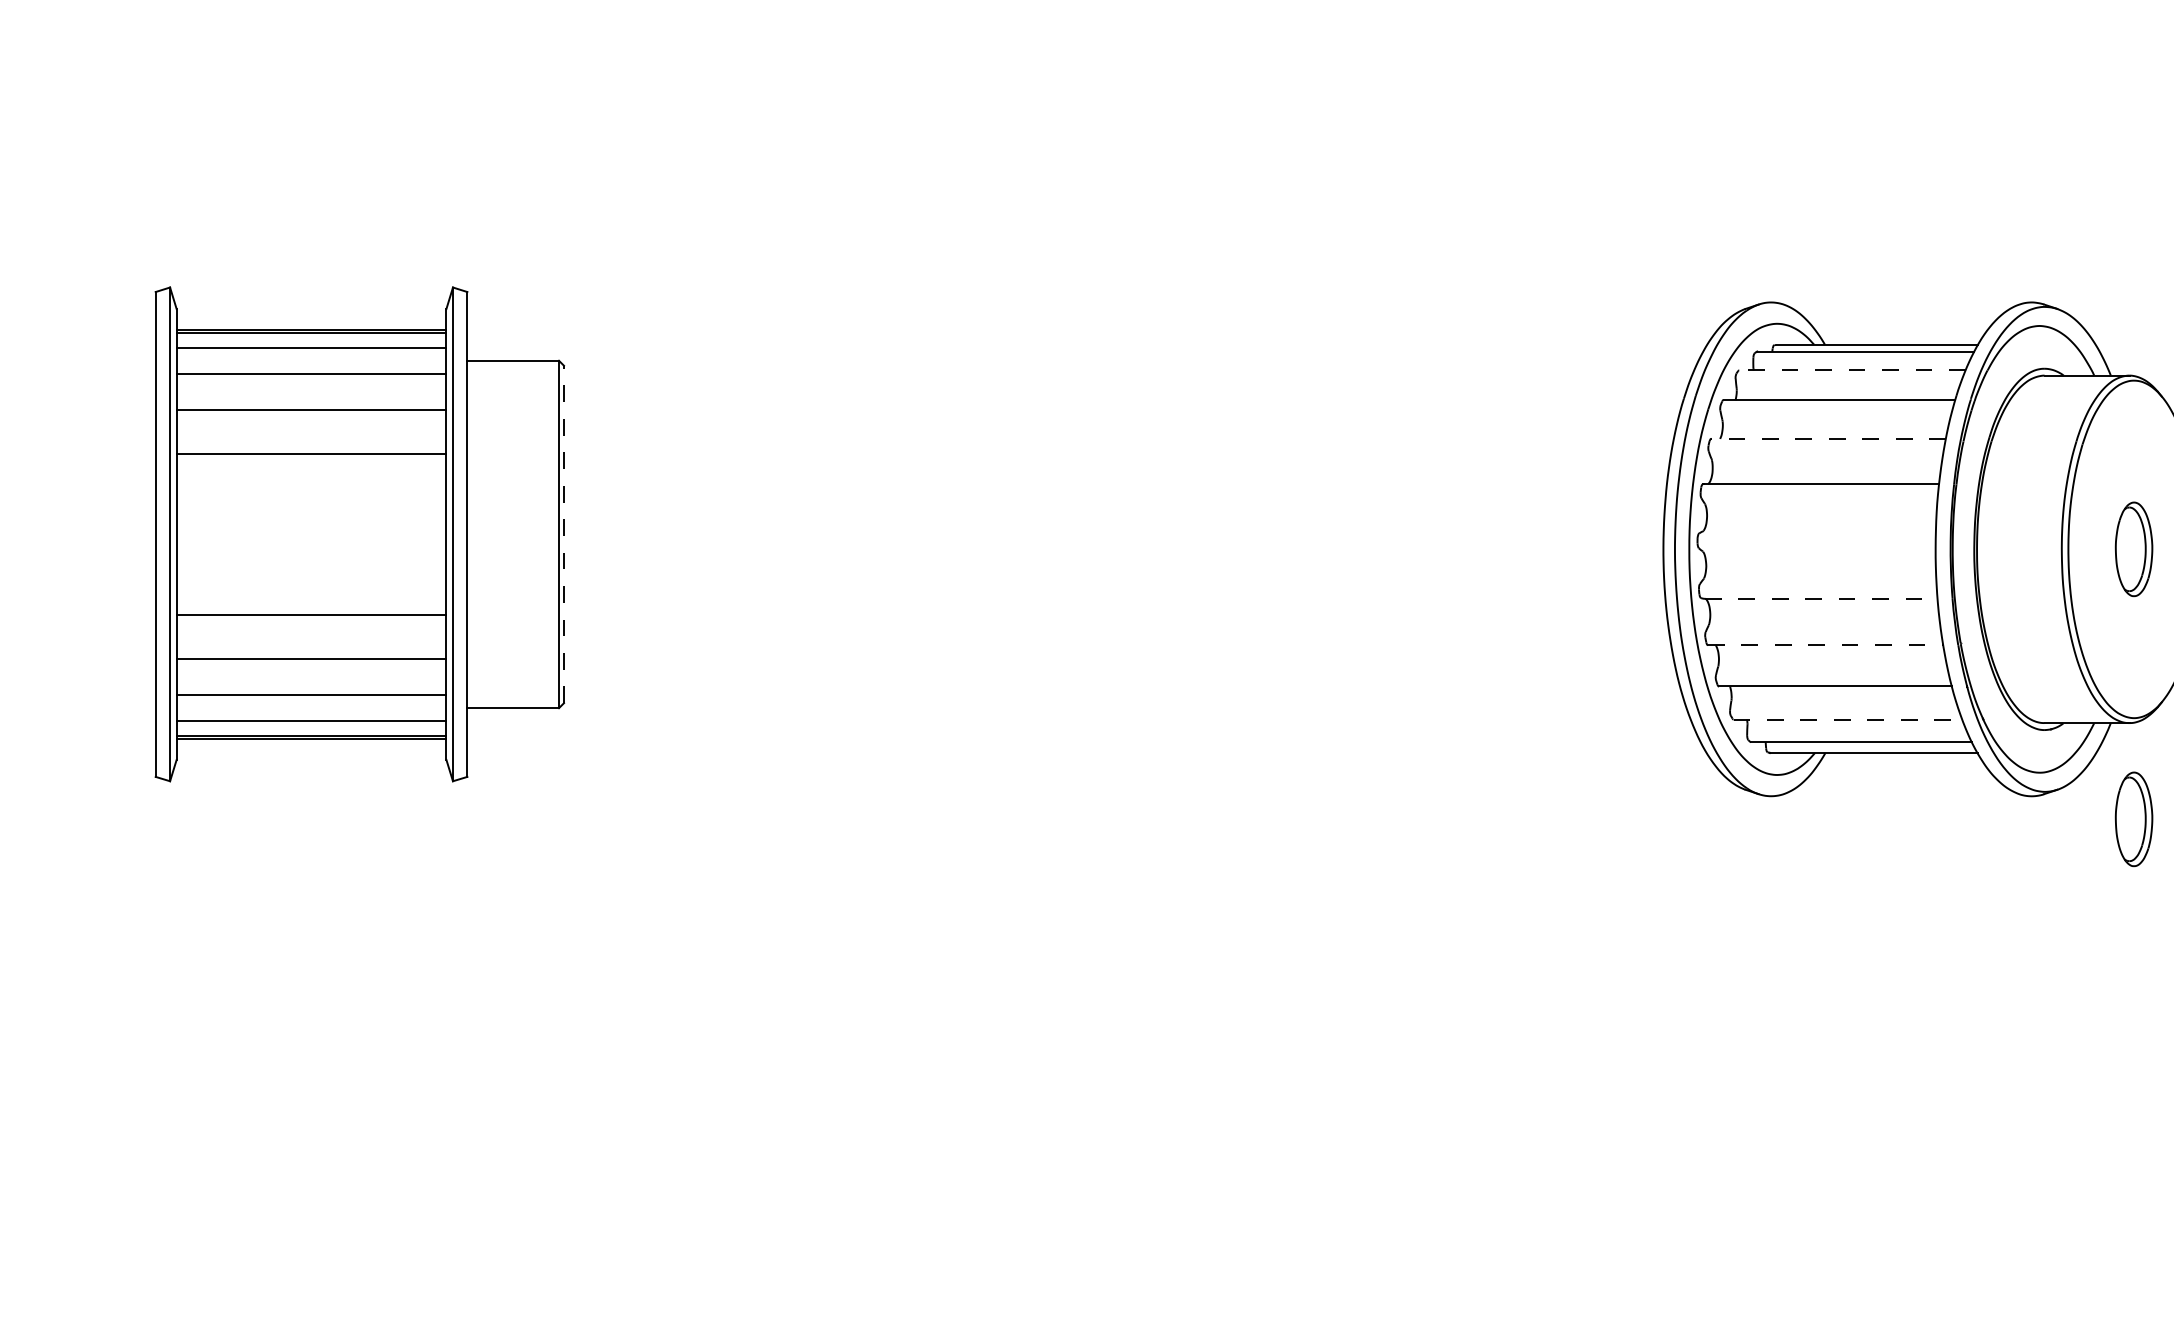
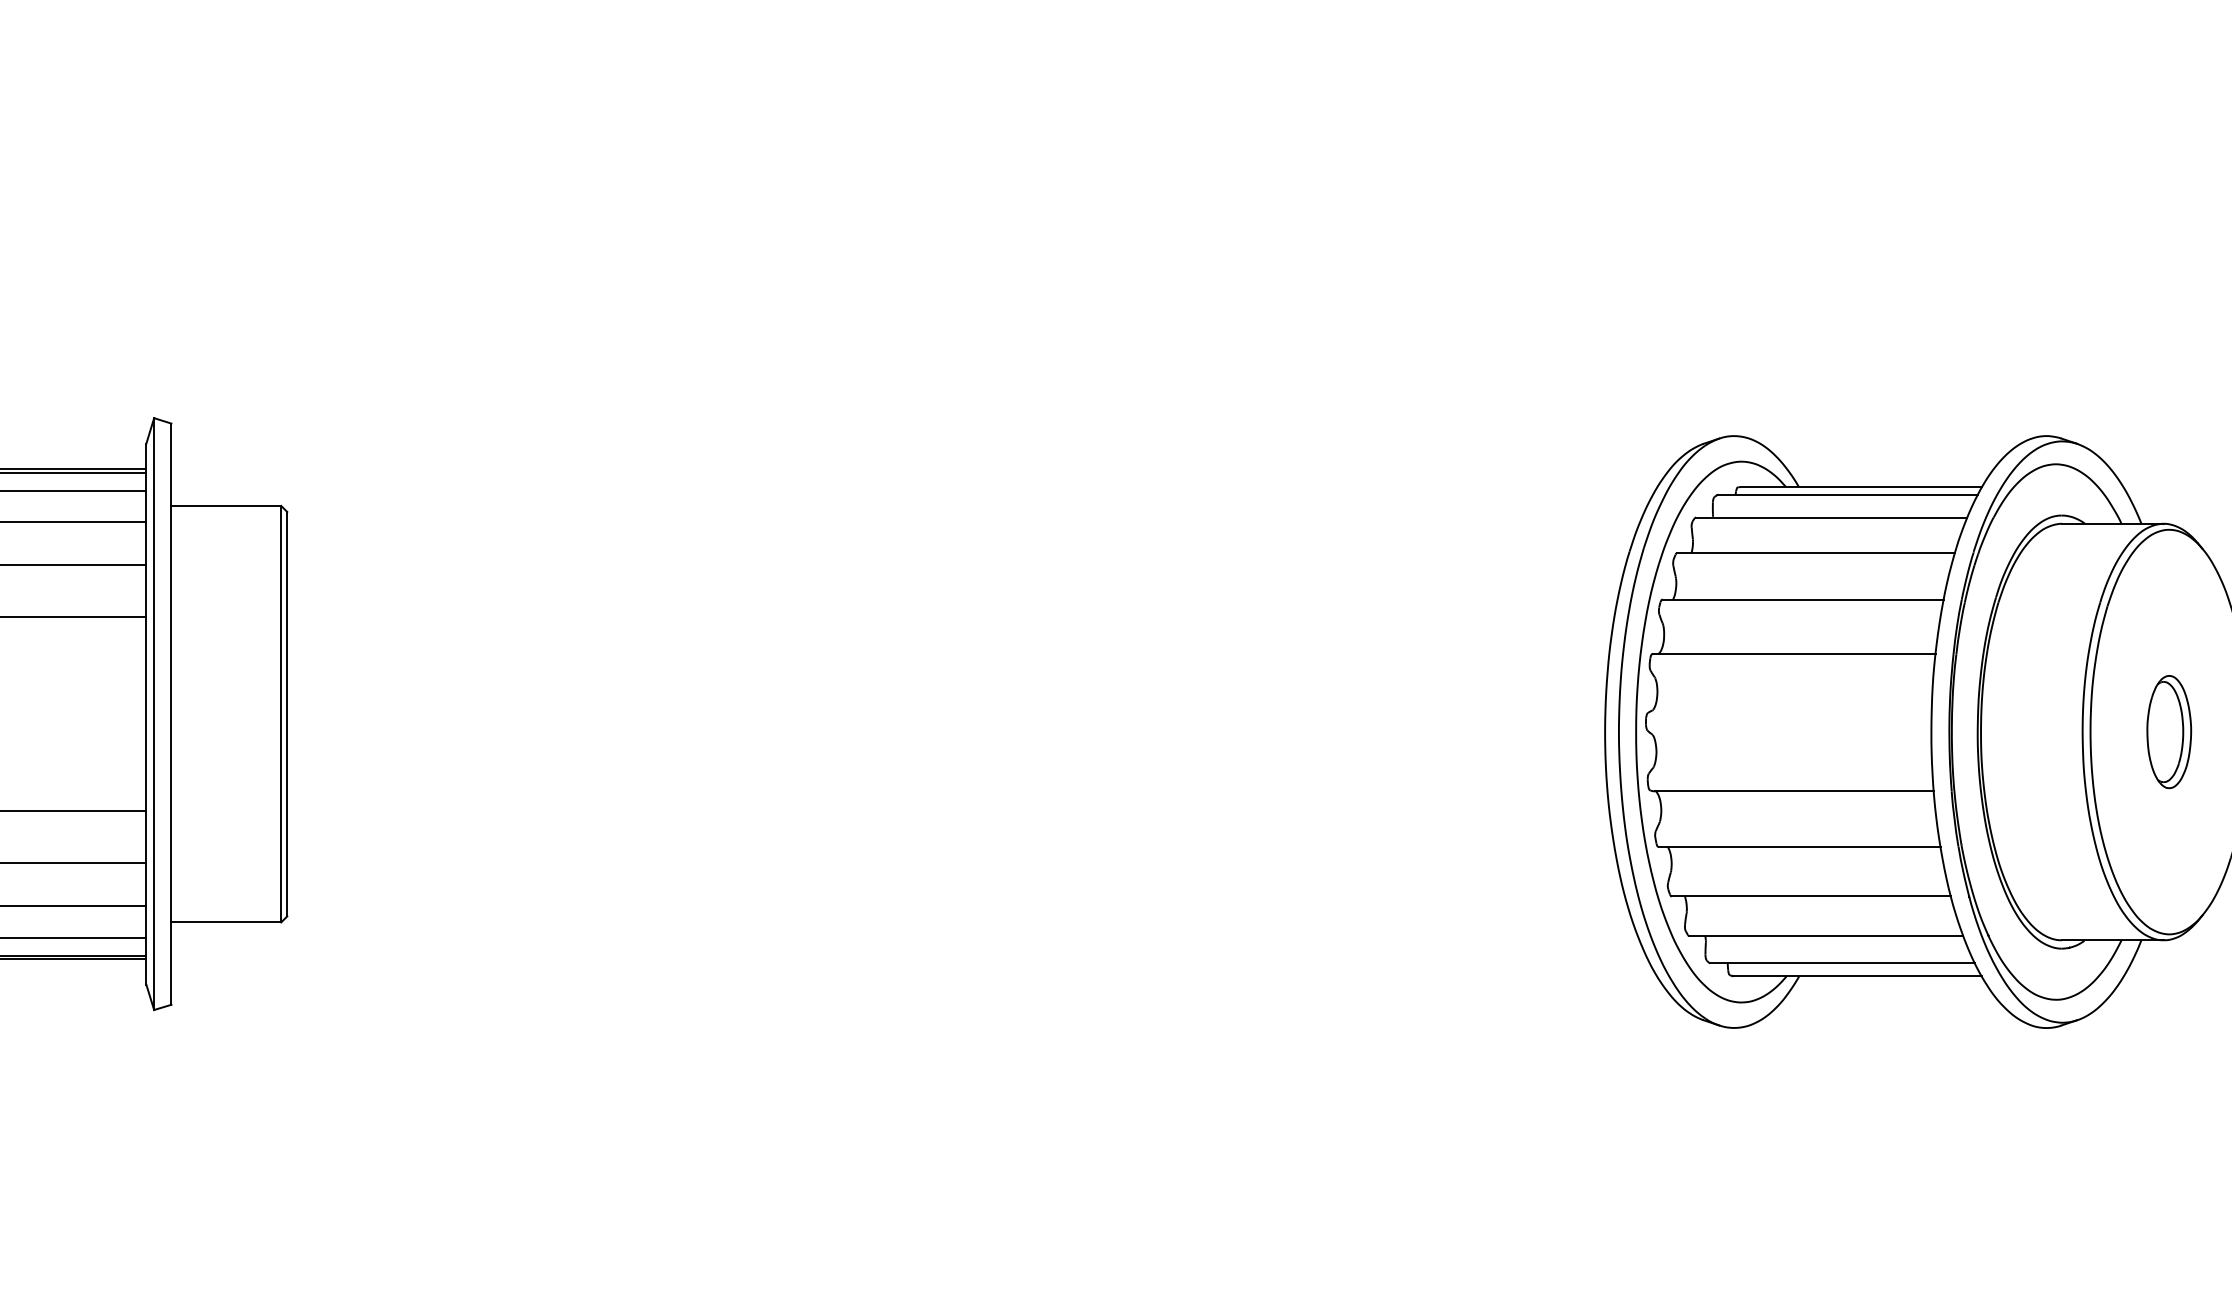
line: (1851, 370) -> (1830, 517), dashed -> solid
line: (1828, 438) -> (1802, 599), dashed -> solid
line: (564, 534) -> (287, 714), dashed -> solid
line: (1821, 598) -> (1794, 790), dashed -> solid
line: (1825, 645) -> (1799, 847), dashed -> solid
line: (1848, 719) -> (1826, 935), dashed -> solid
part: (2133, 819) -> (2168, 1055), removed

